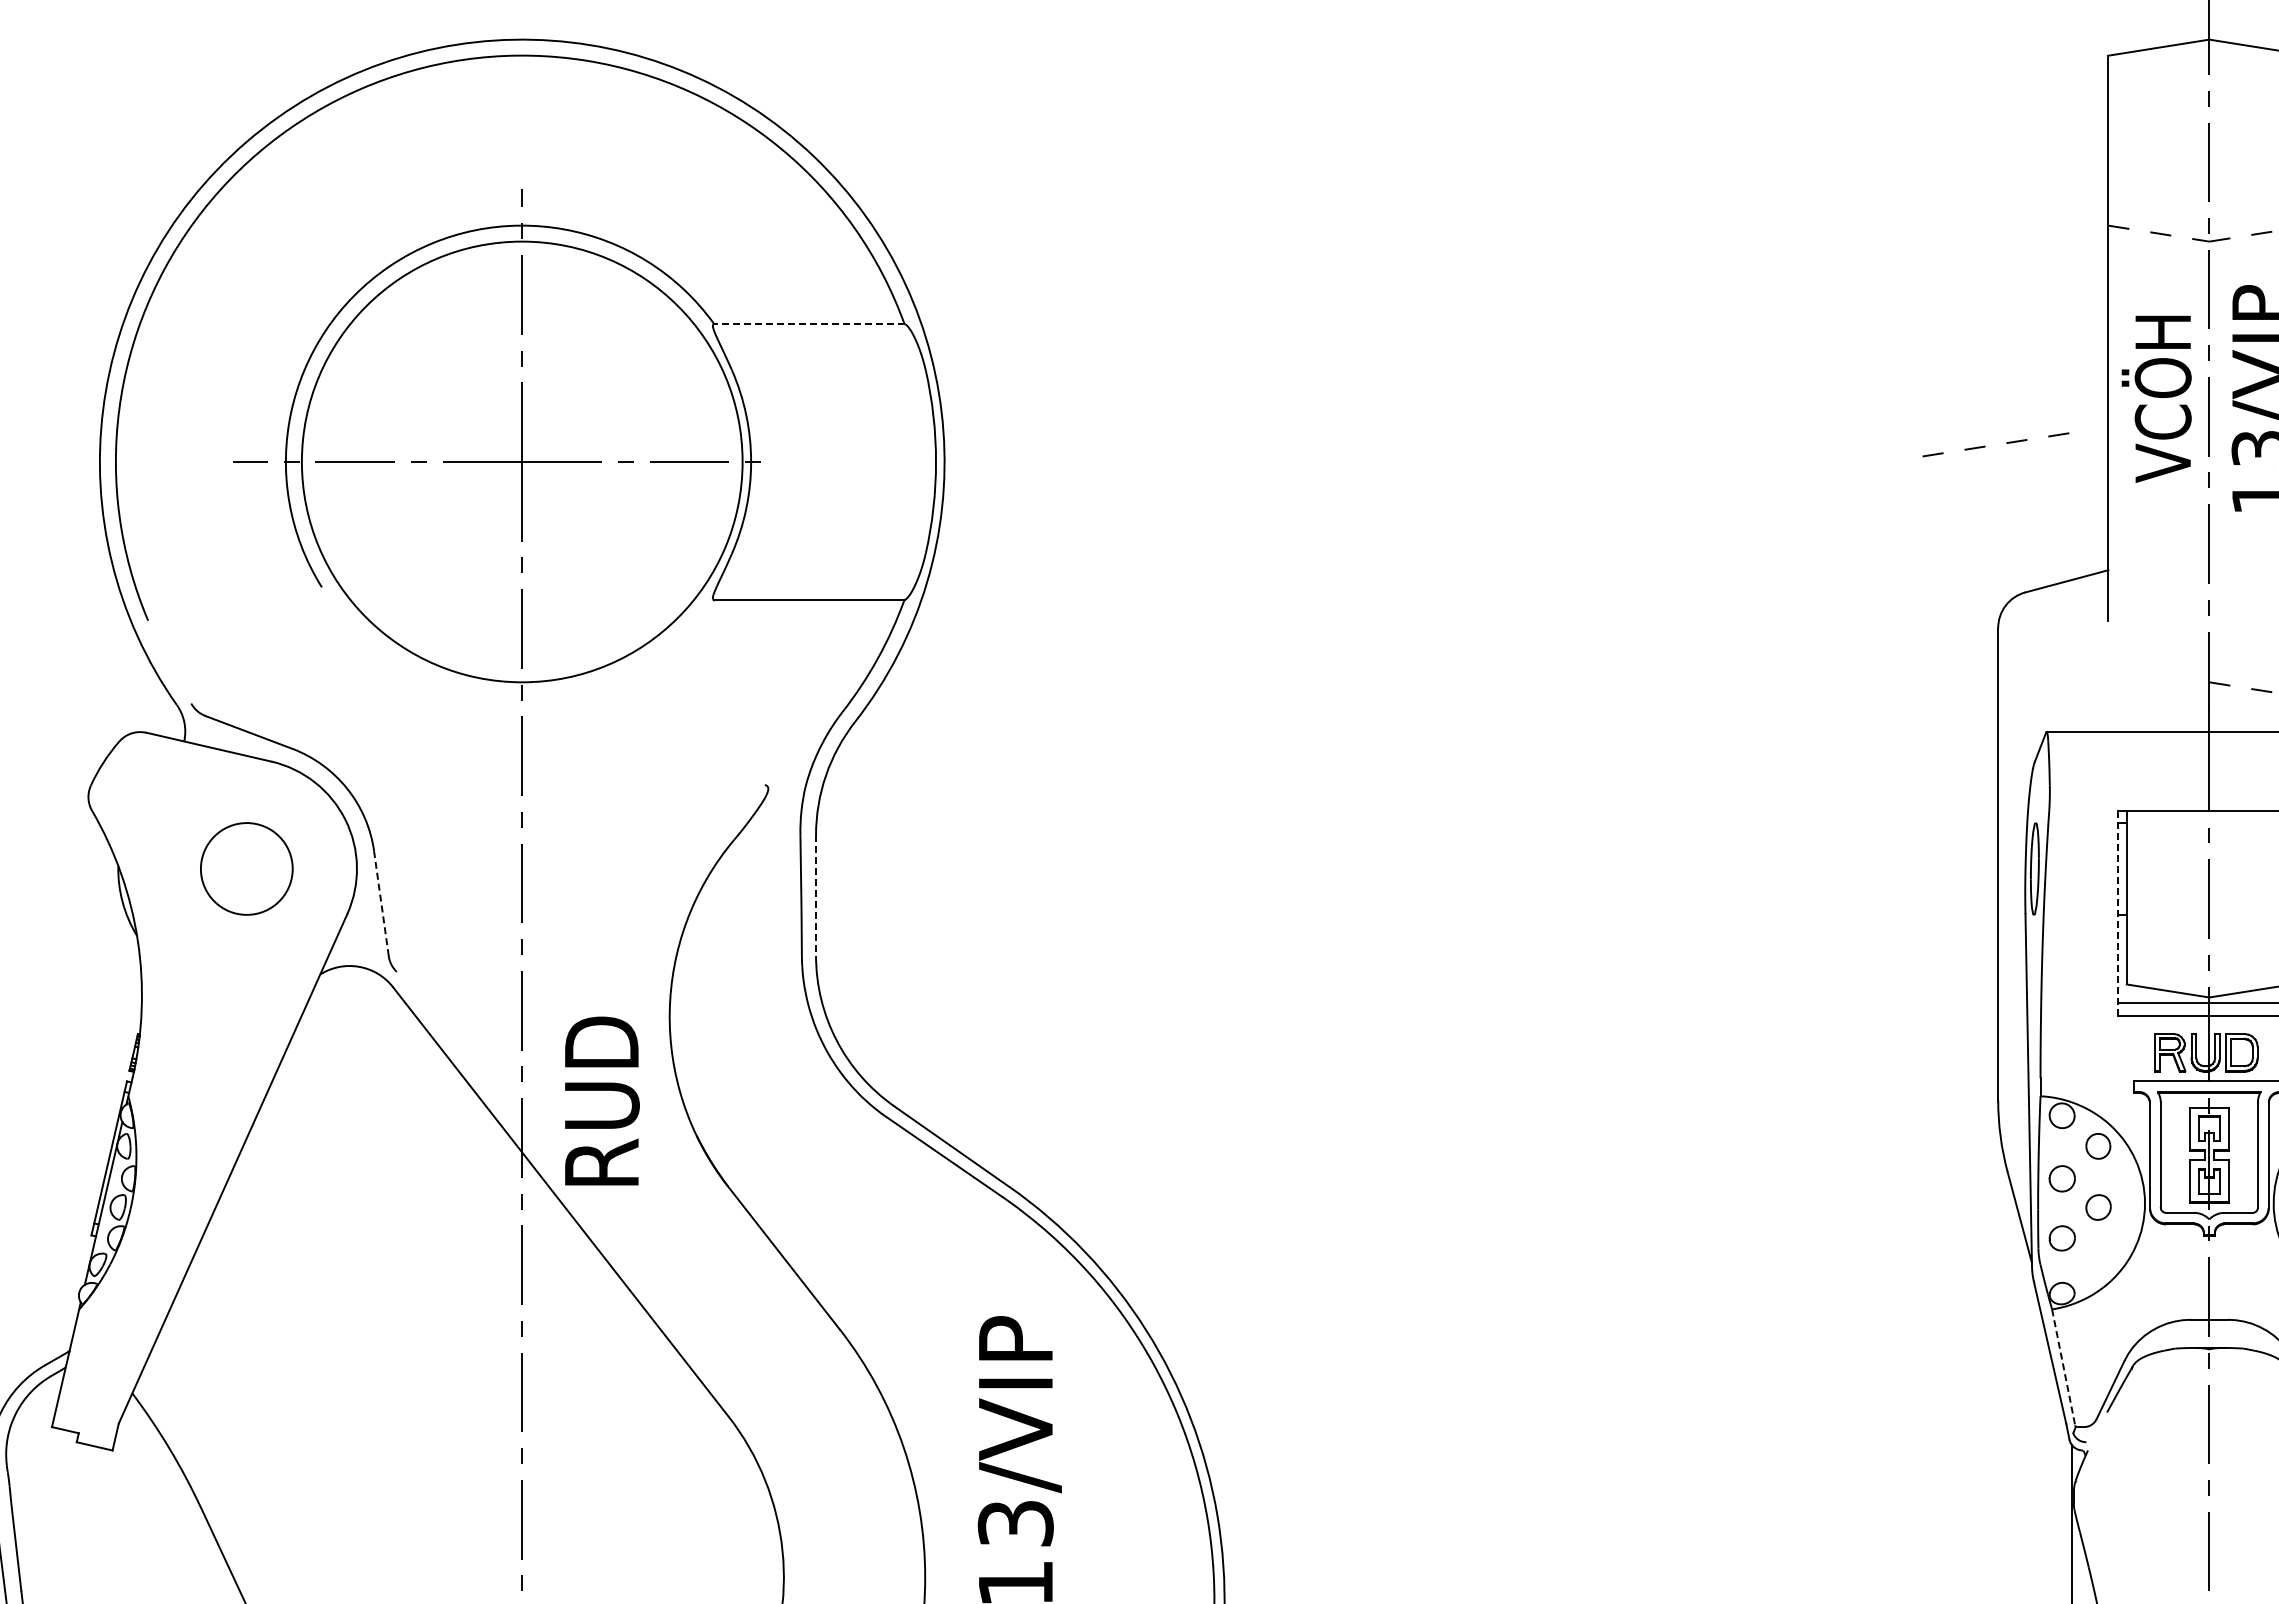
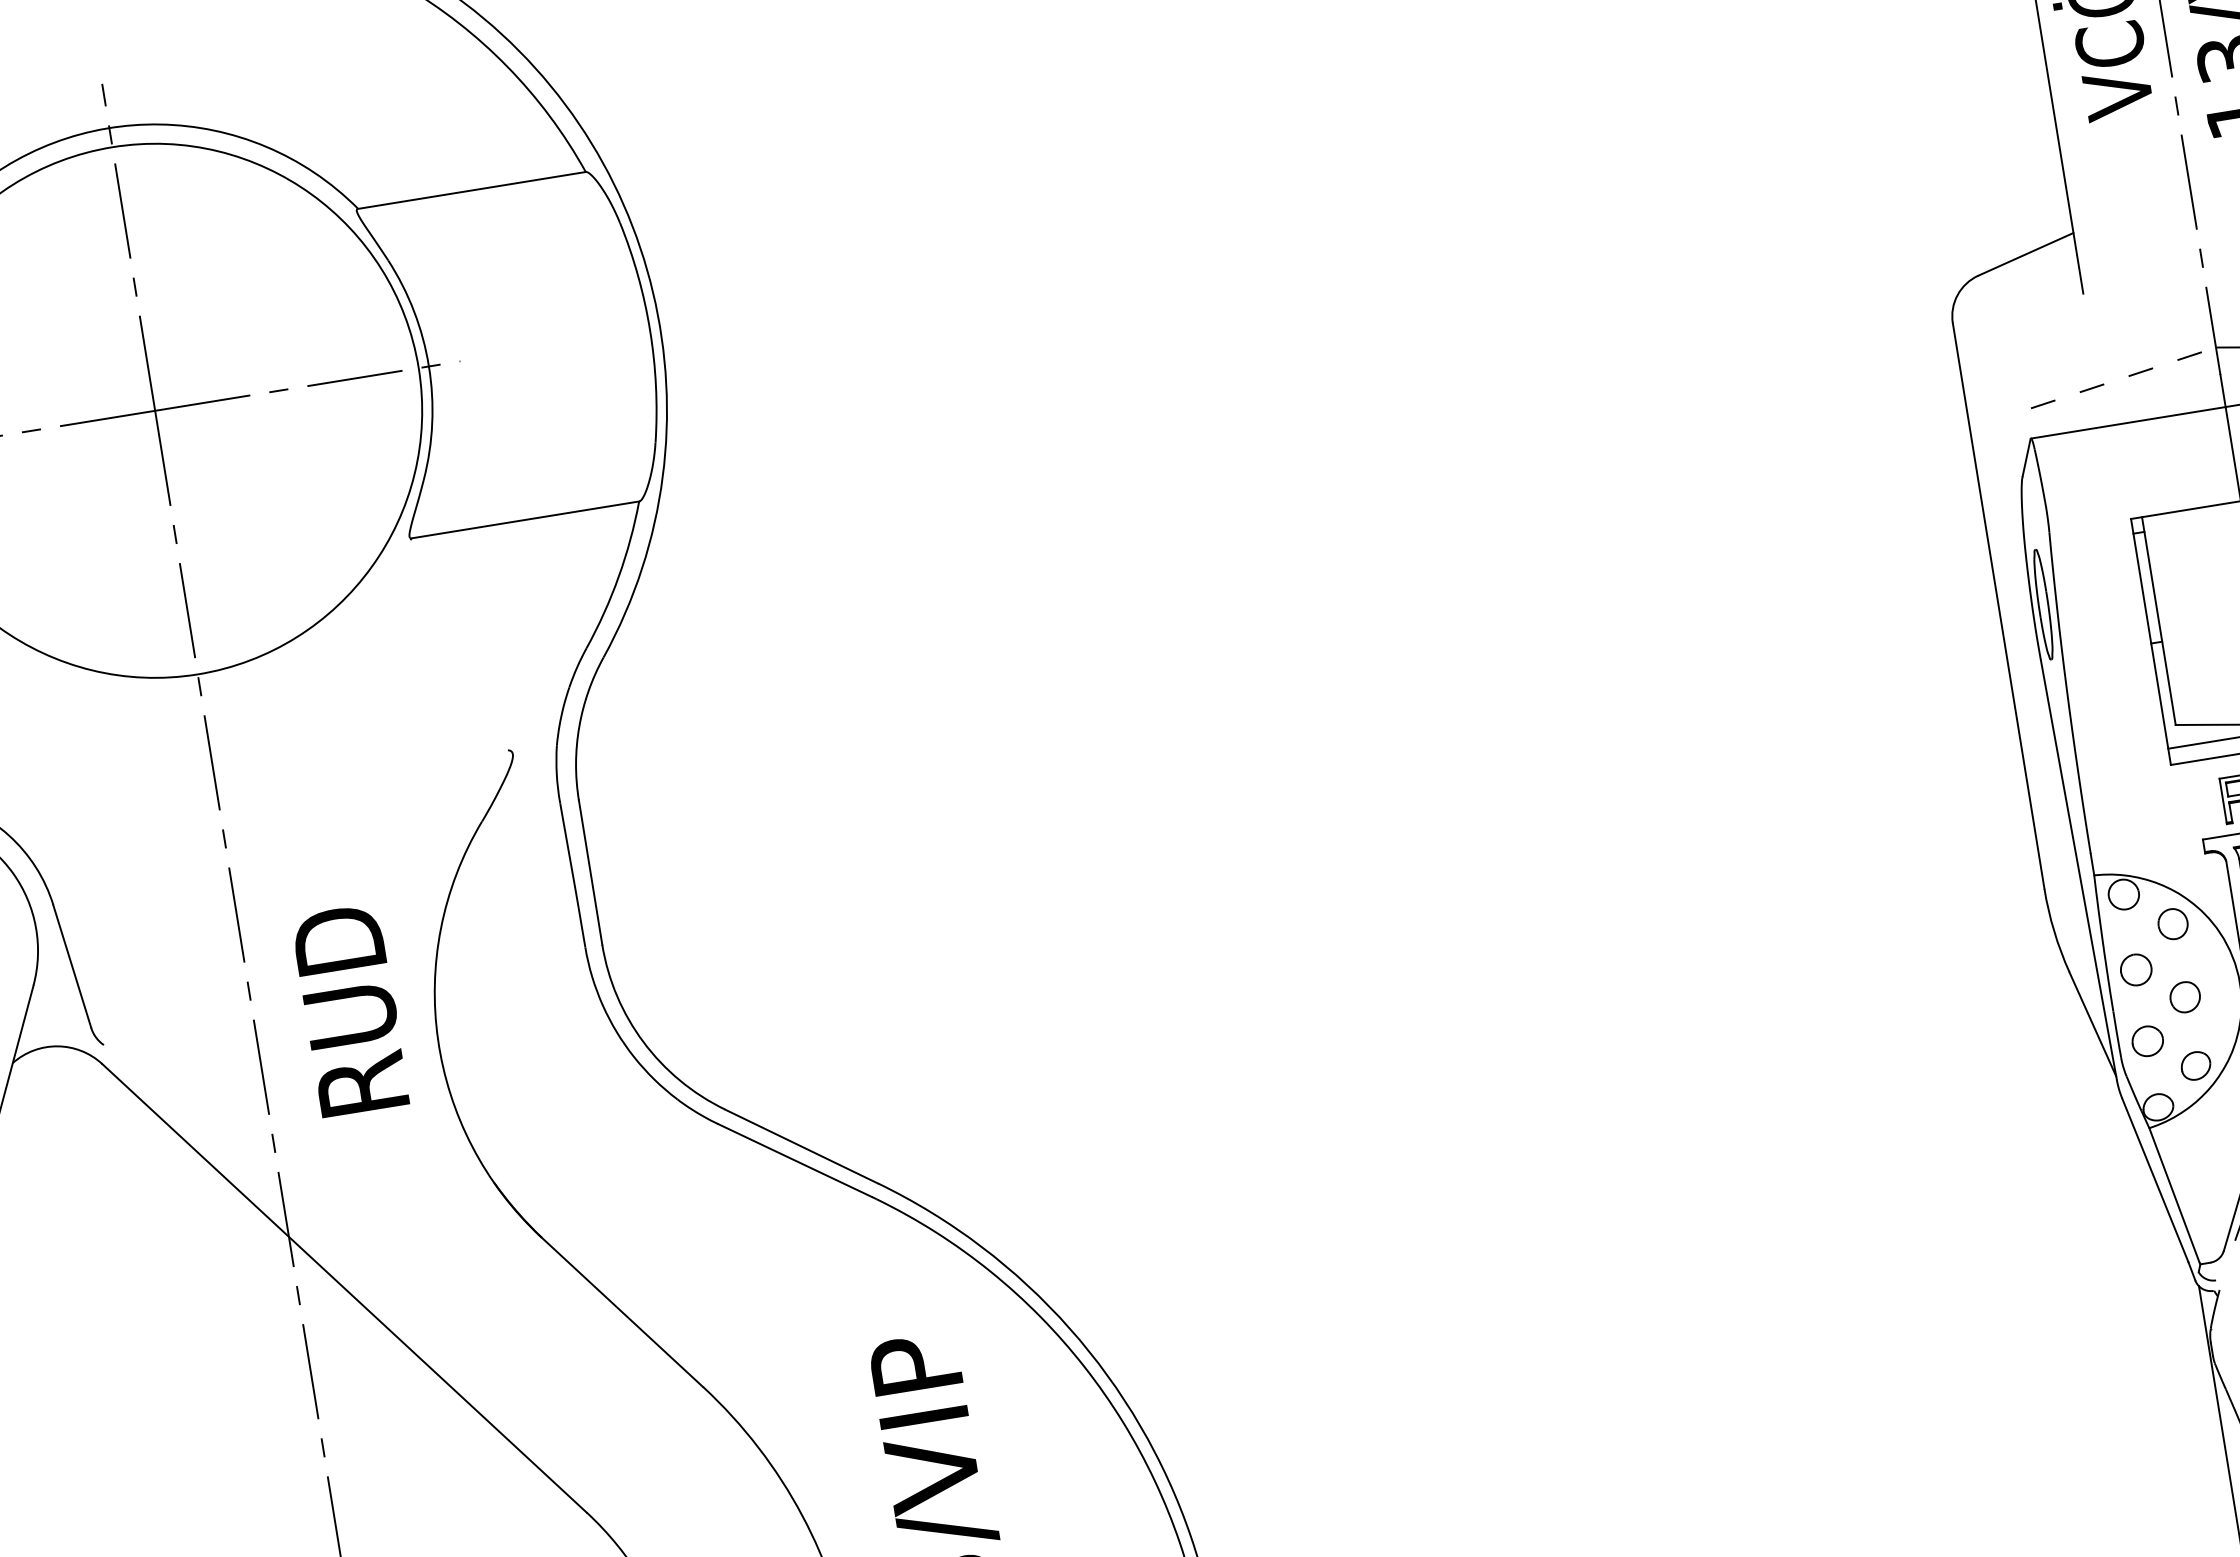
line: (808, 324) -> (470, 190), dashed -> solid
line: (1985, 445) -> (2104, 383), moved
line: (816, 896) -> (591, 873), dashed -> solid
line: (381, 903) -> (72, 966), dashed -> solid
line: (2117, 913) -> (2150, 641), dashed -> solid
text: (602, 1100) -> (350, 1009), moved
part: (2098, 1264) -> (2196, 1065), added
line: (2063, 1367) -> (2174, 1195), dashed -> solid

